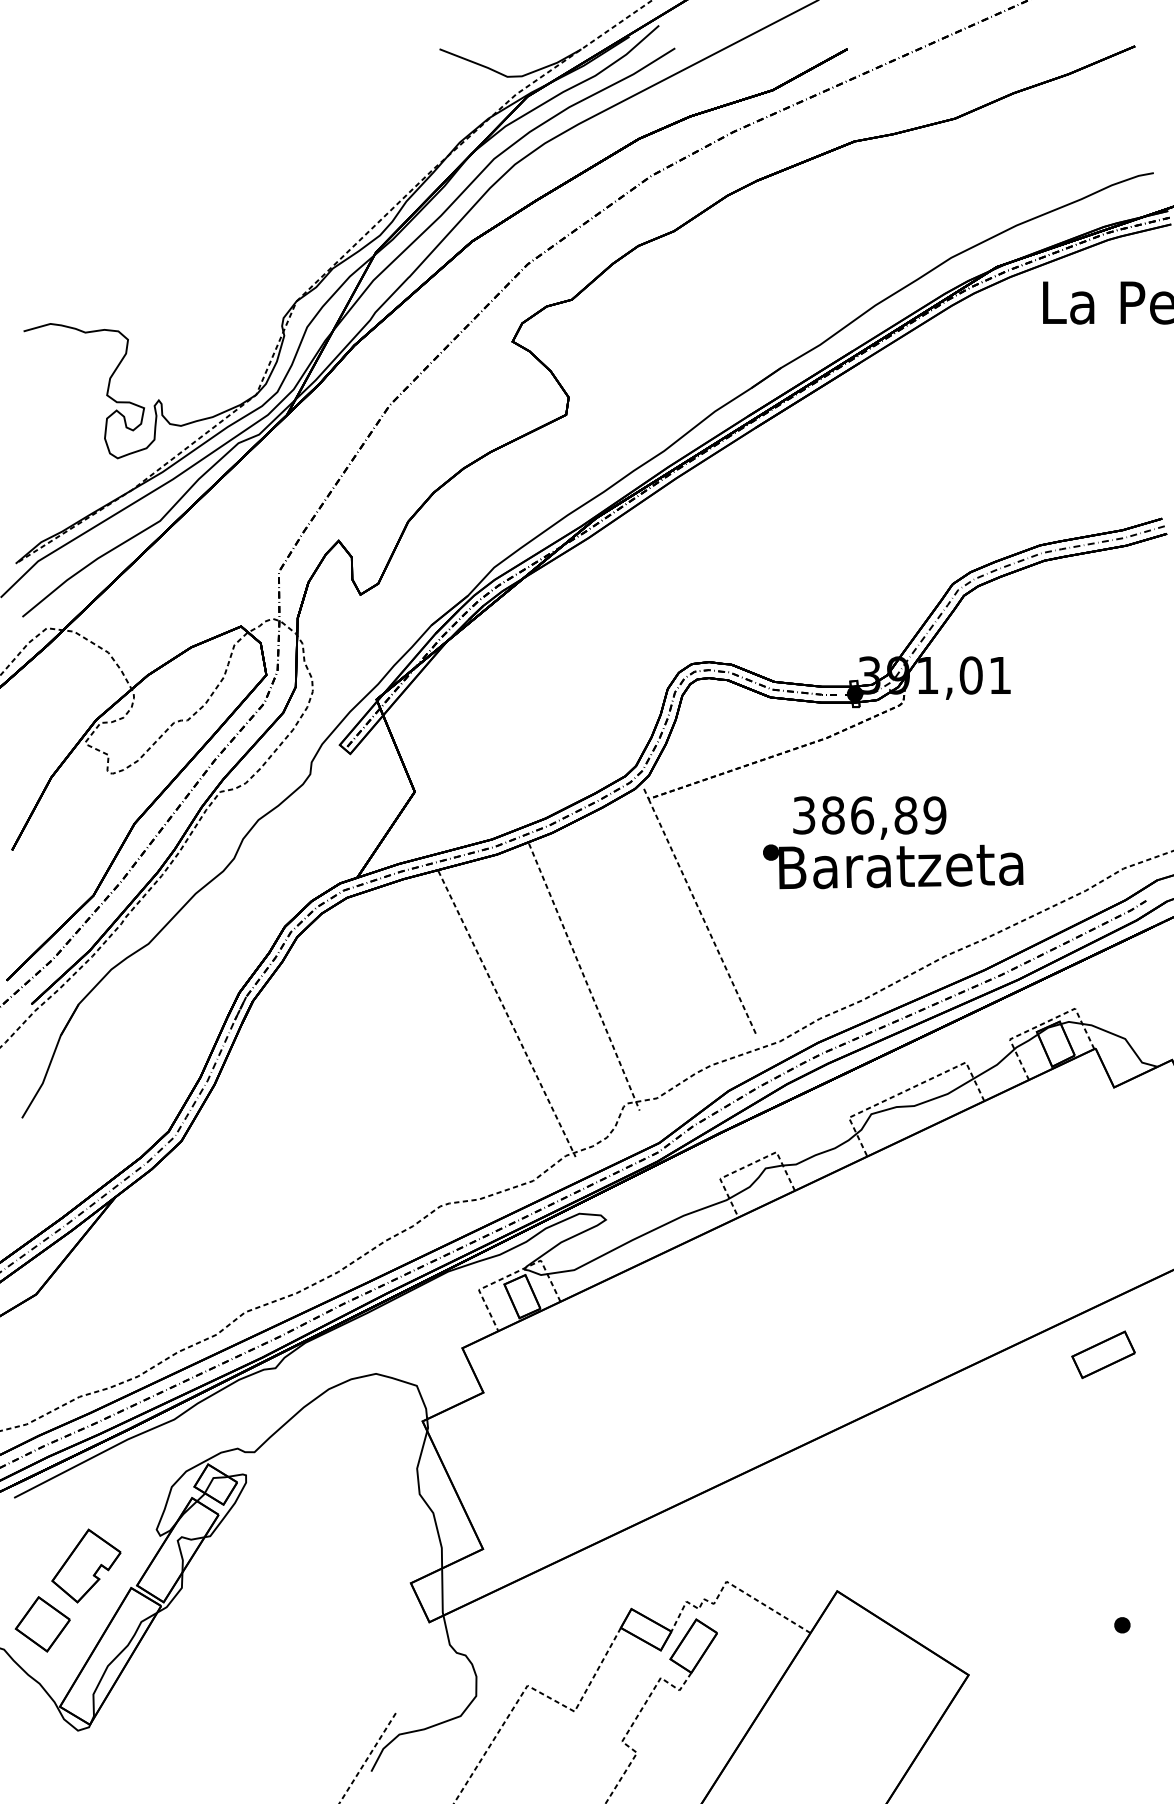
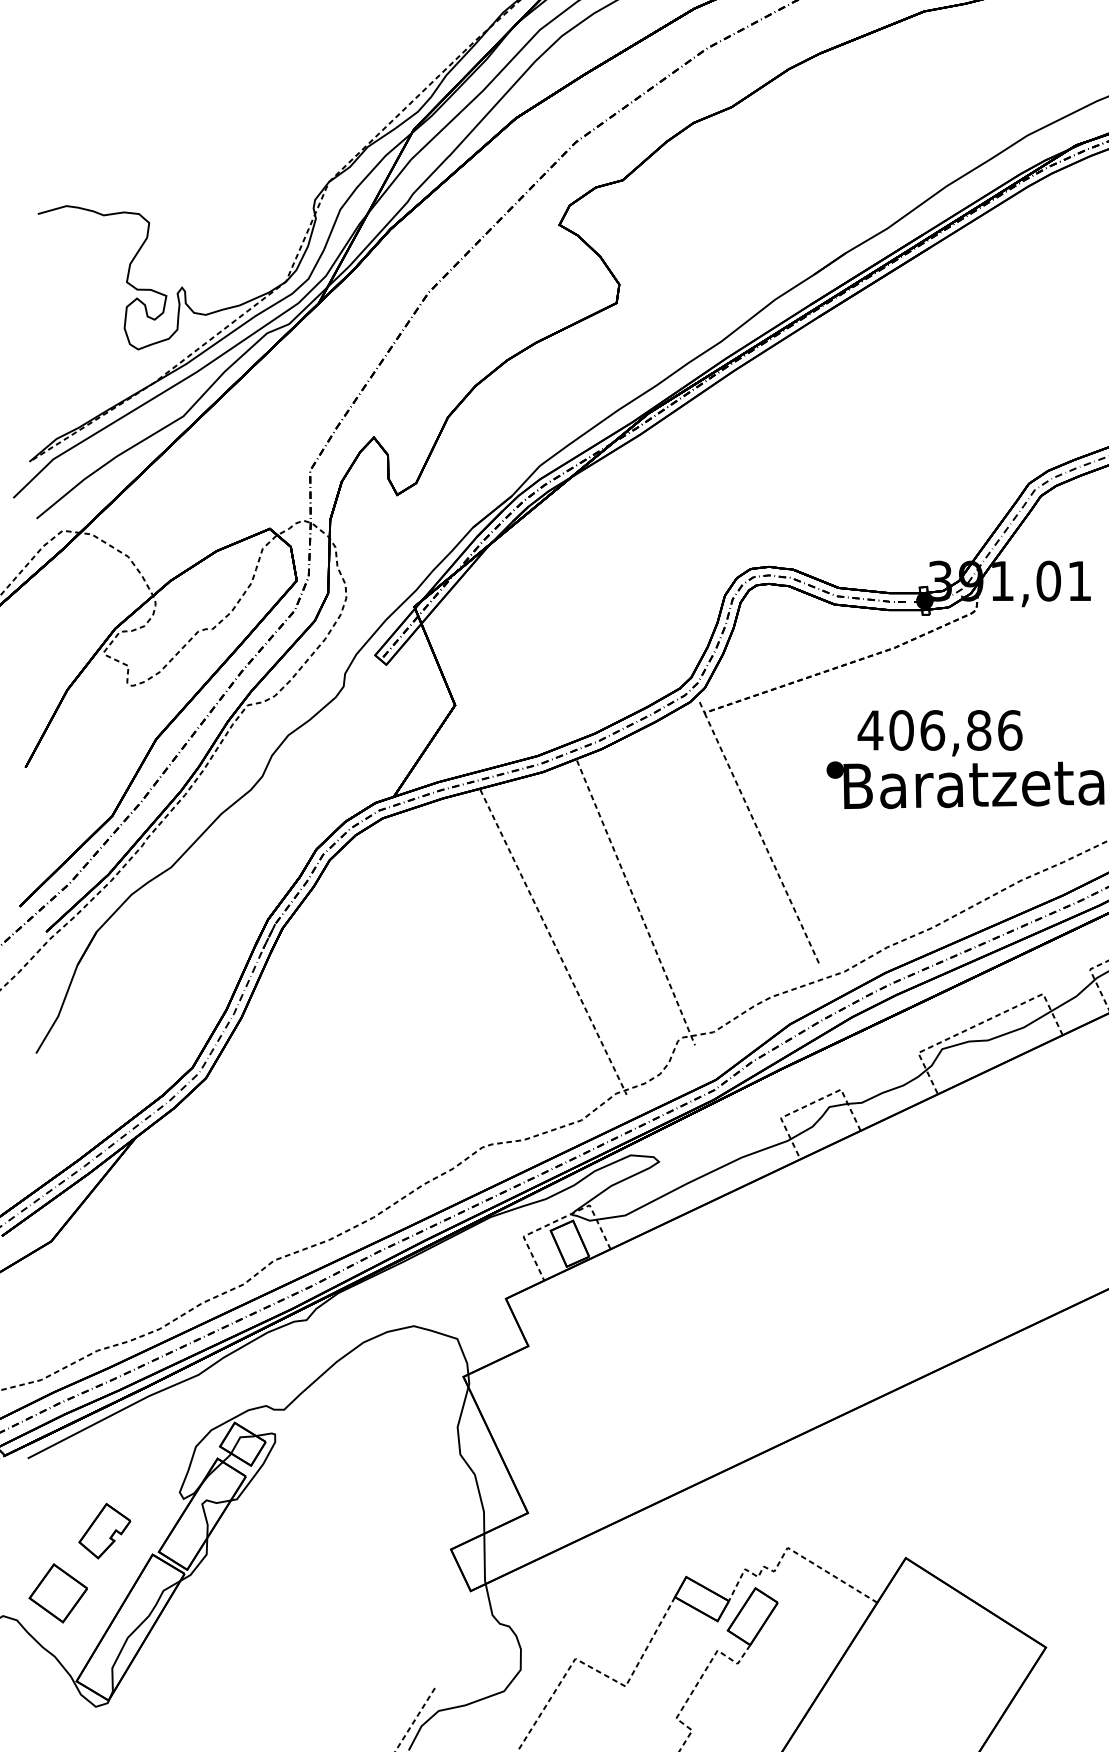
text: (869, 815) -> (940, 730), 386,89 -> 406,86
part: (86, 1565) -> (104, 1530), size x0.7

